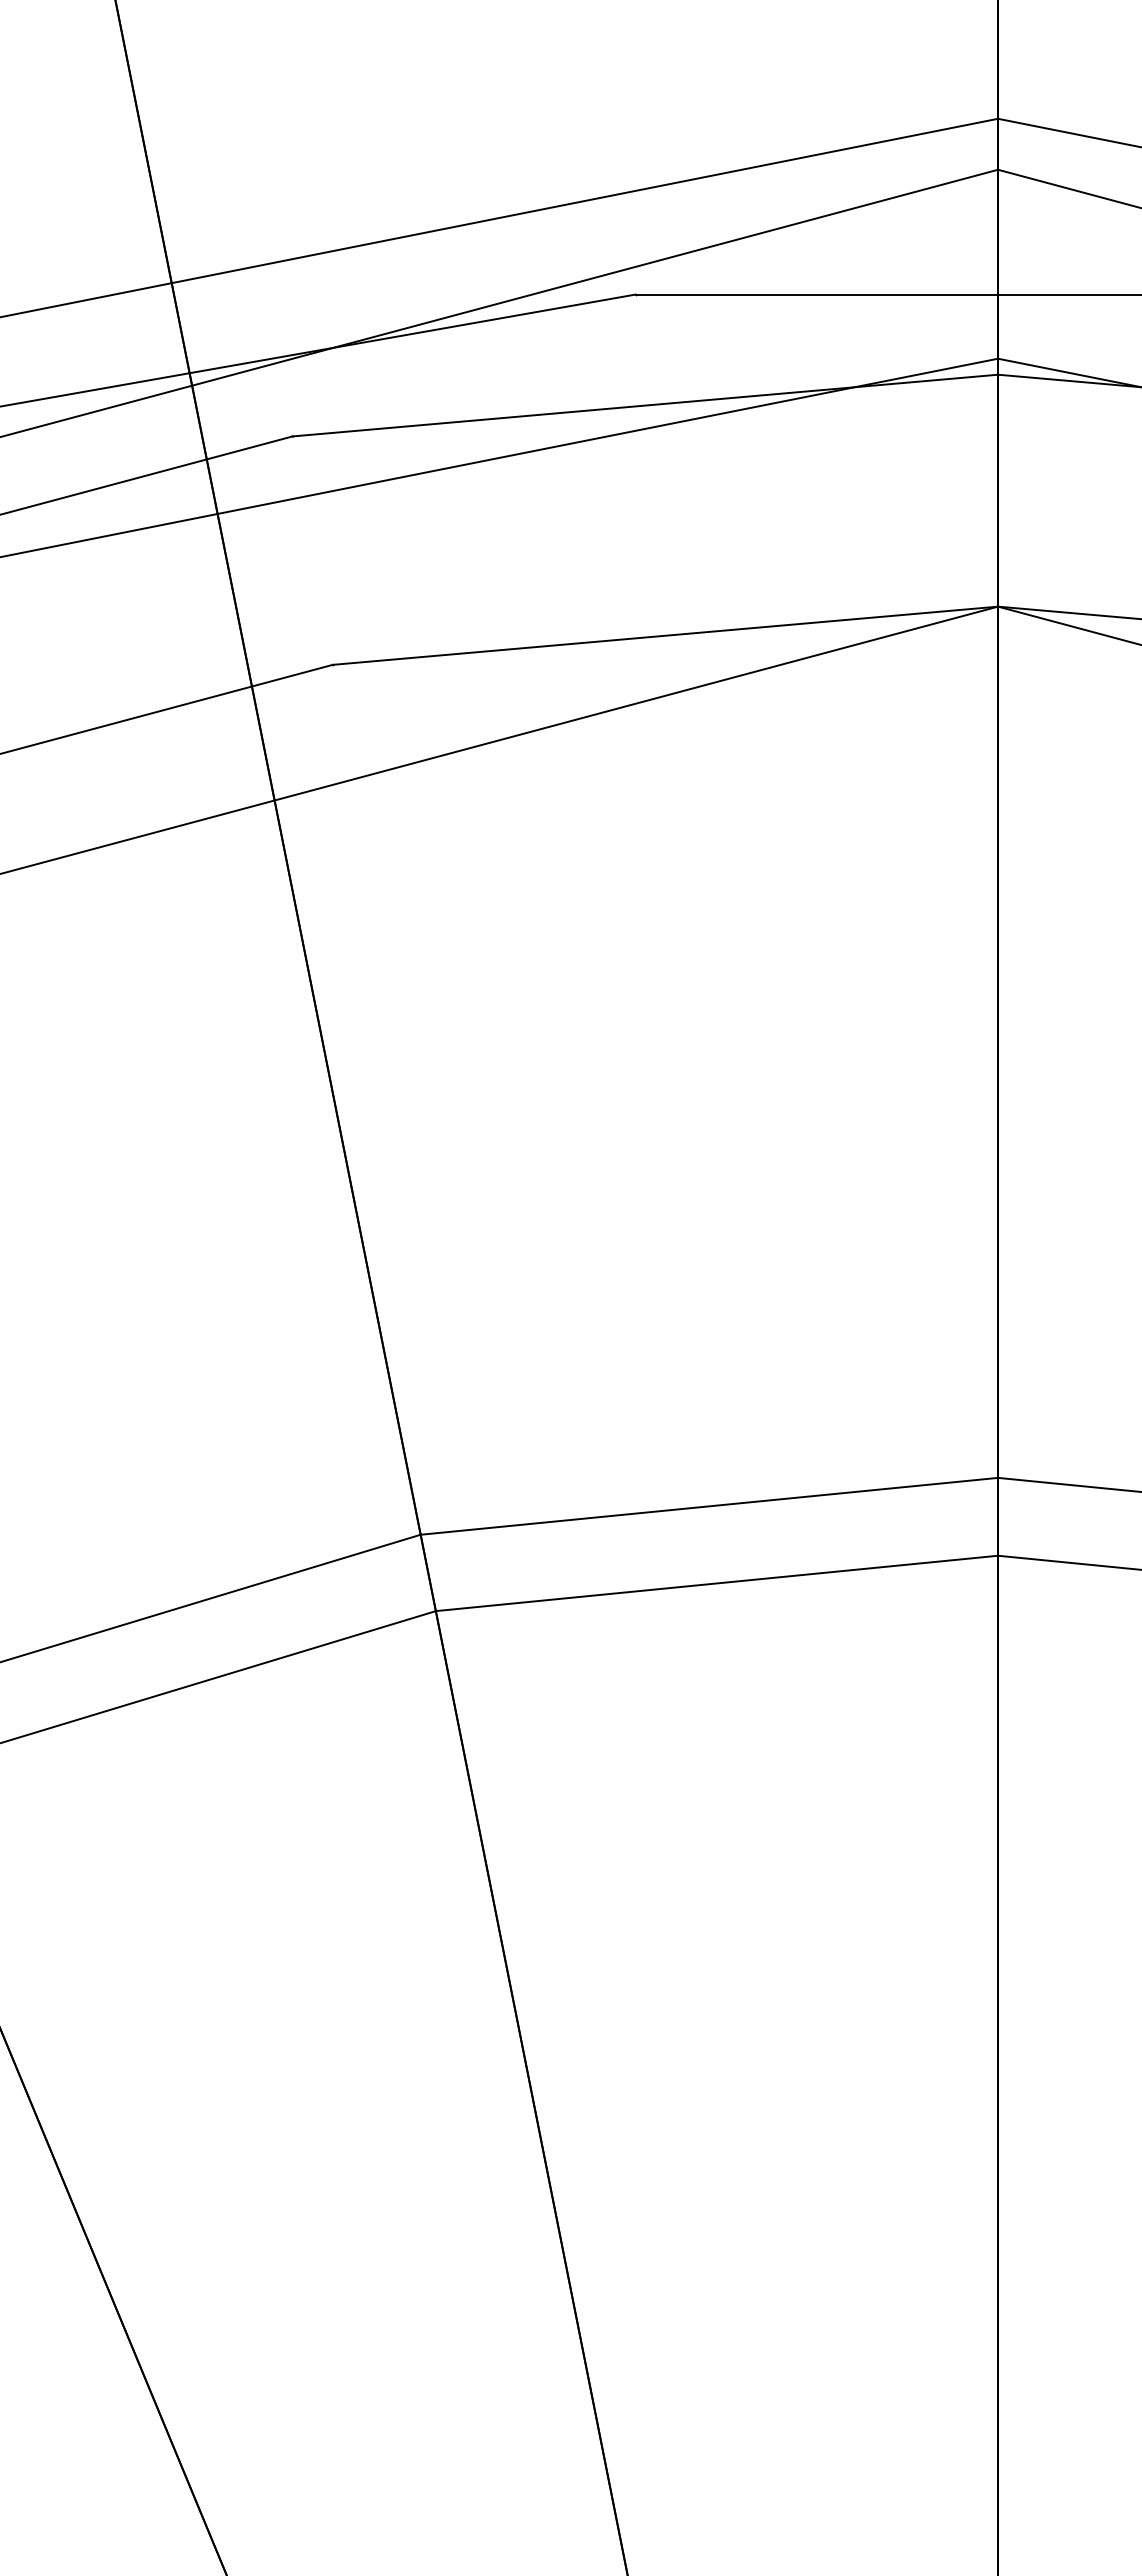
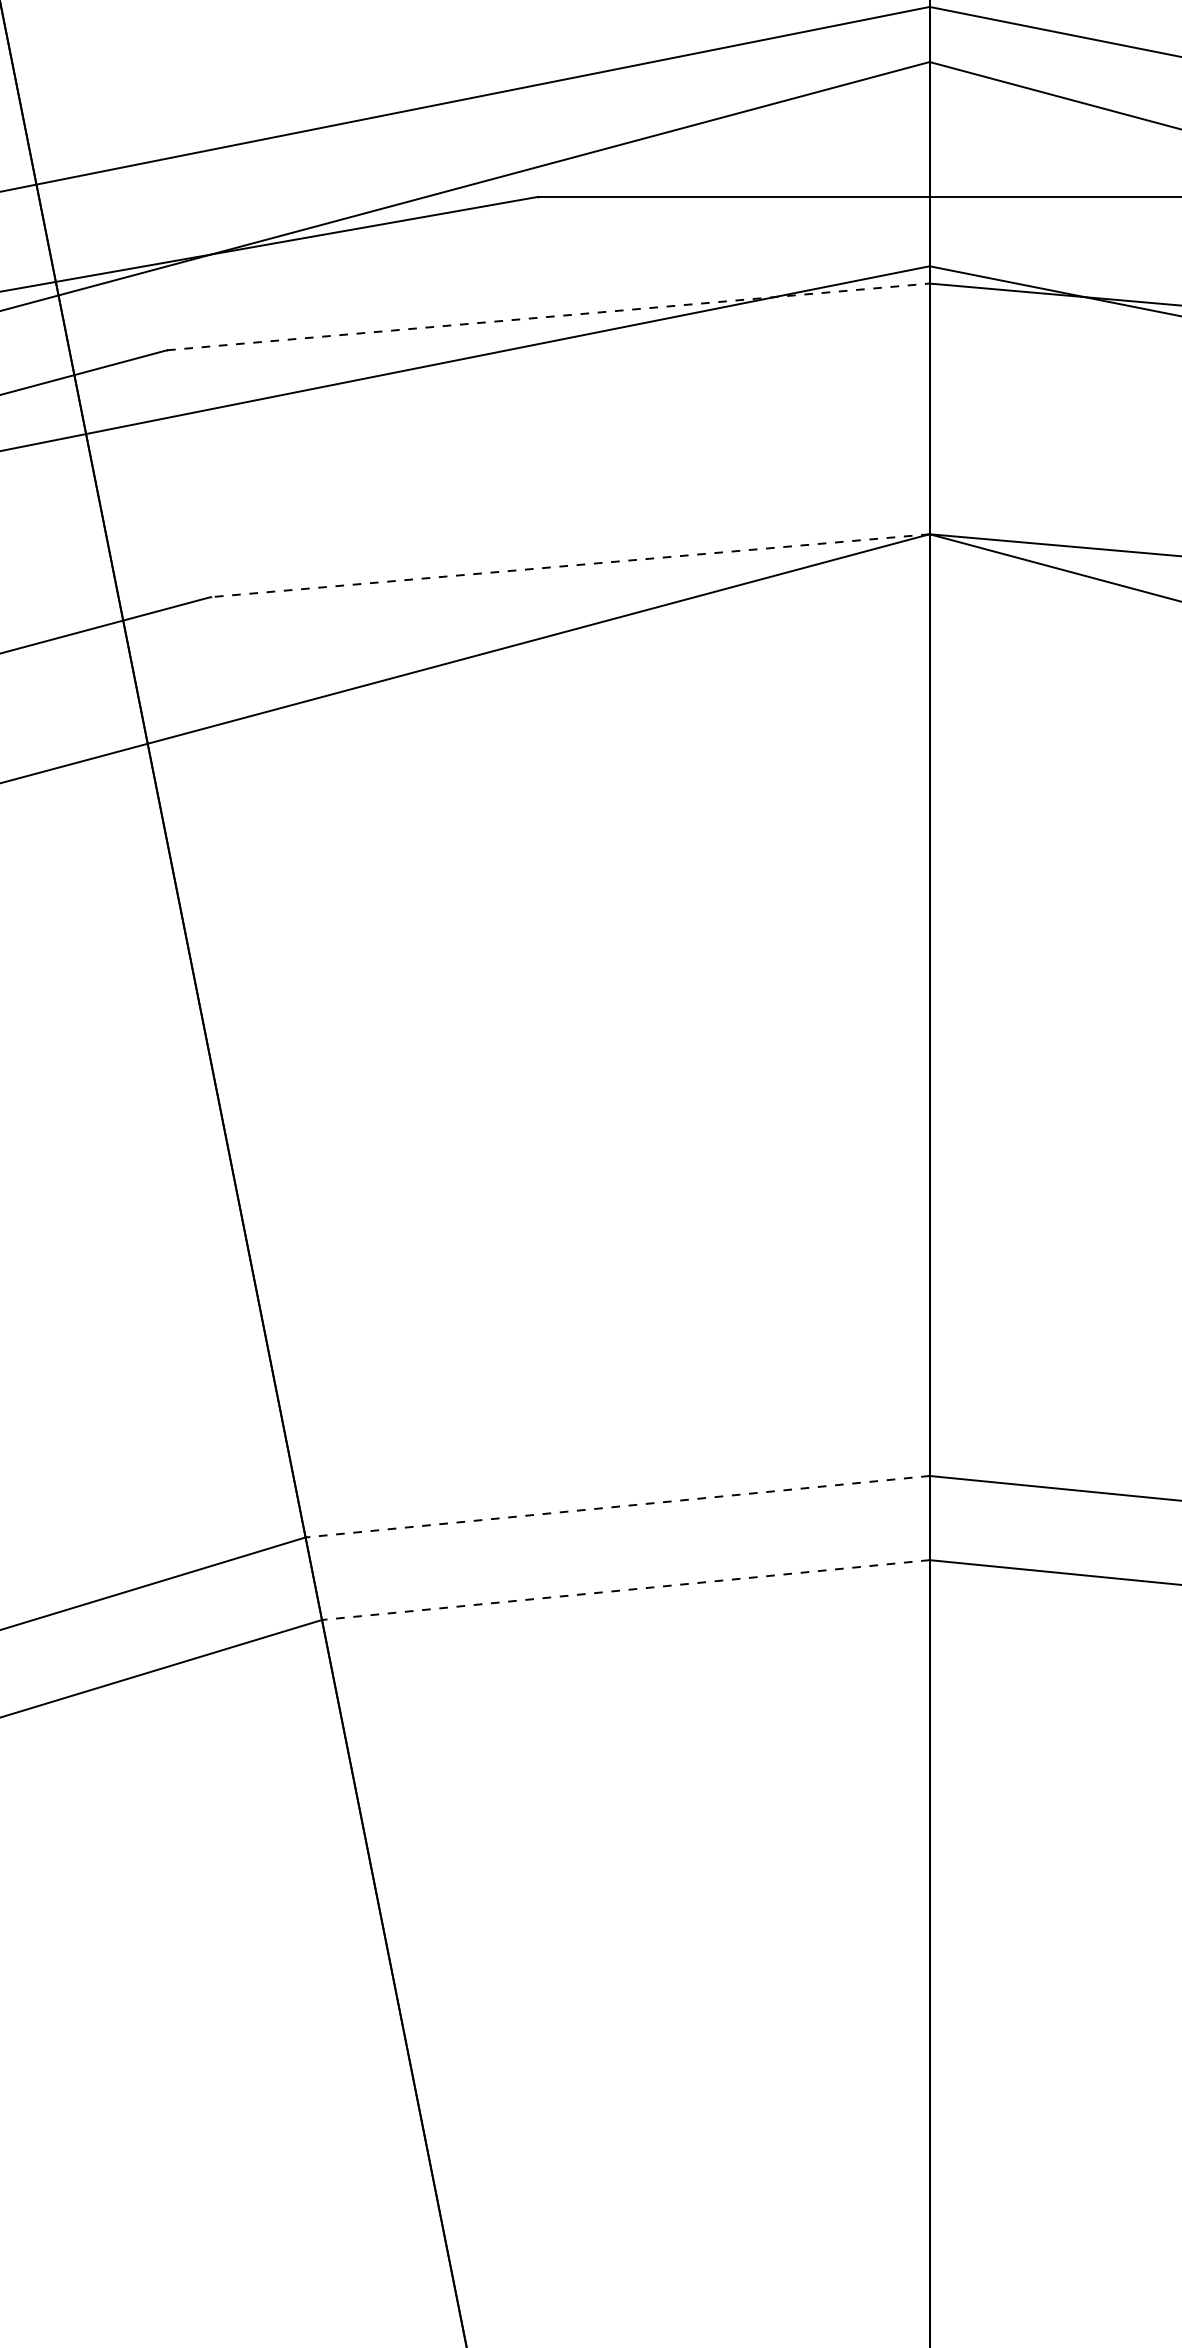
line: (645, 405) -> (548, 316), solid -> dashed
line: (665, 635) -> (570, 565), solid -> dashed
line: (708, 1506) -> (616, 1506), solid -> dashed
line: (716, 1583) -> (625, 1590), solid -> dashed

